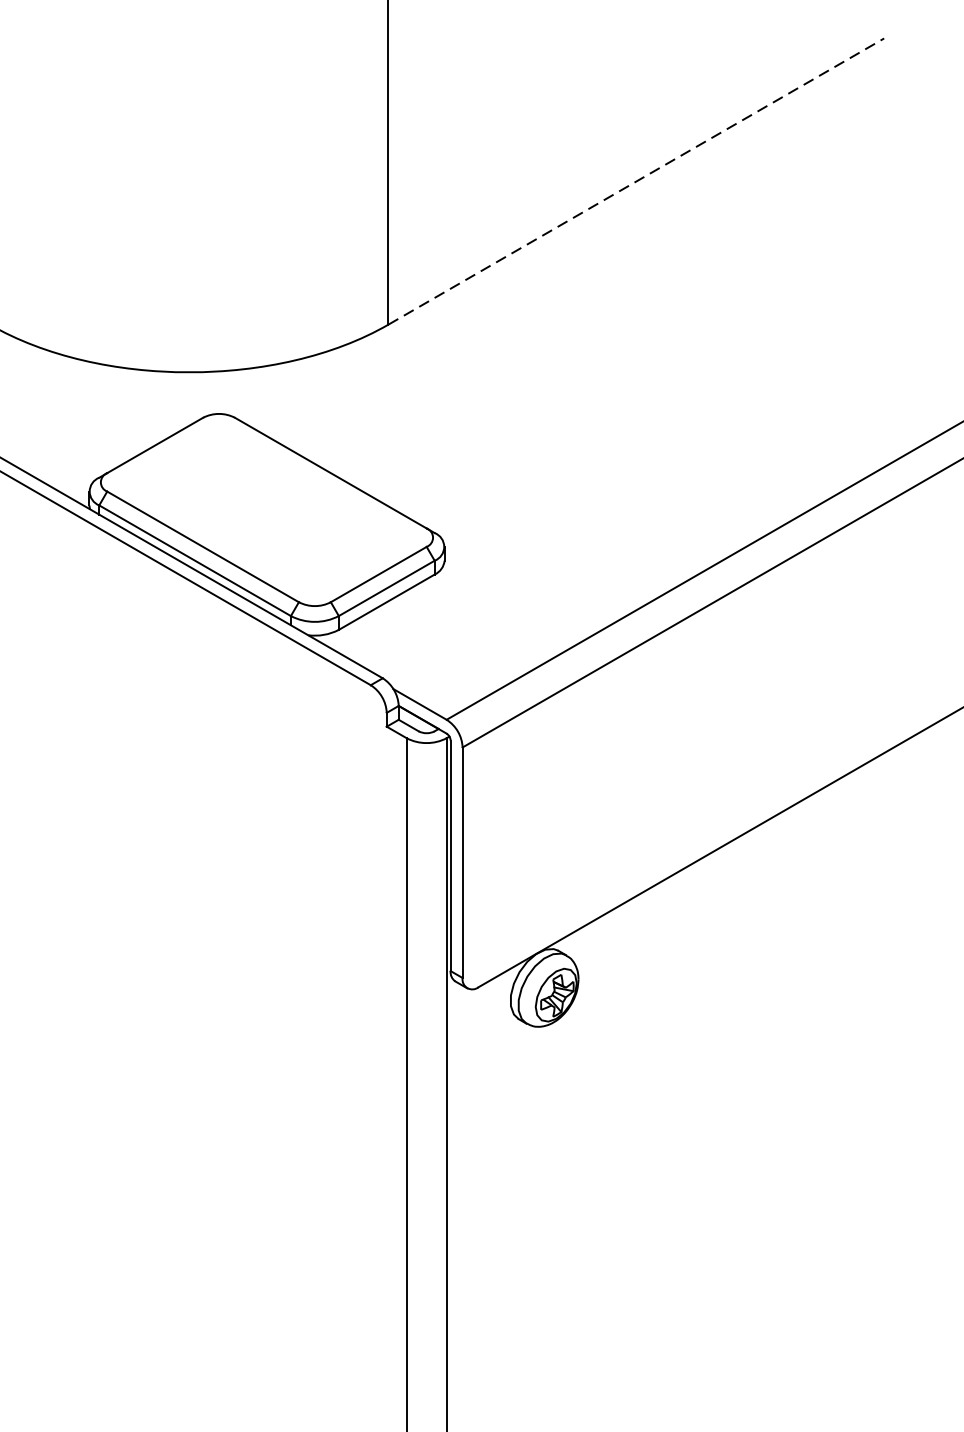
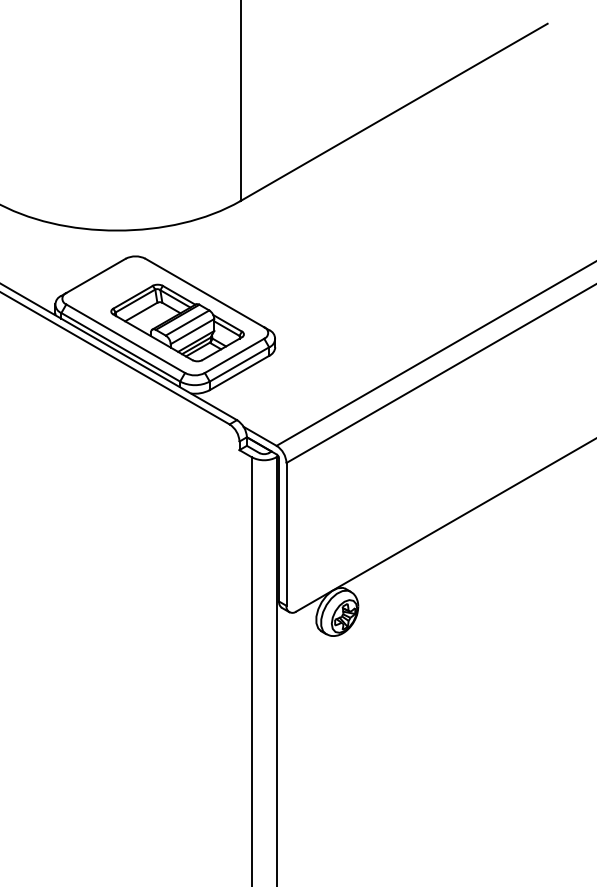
line: (636, 181) -> (394, 112), dashed -> solid
part: (286, 520) -> (177, 322), added

